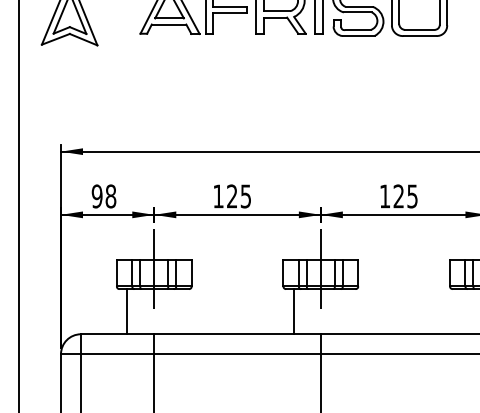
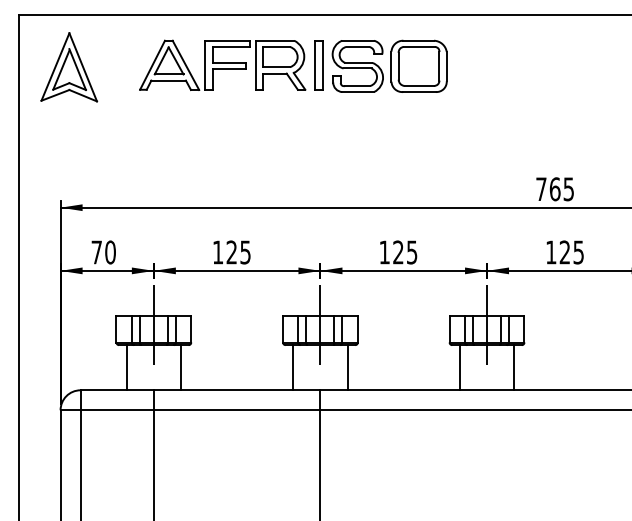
text: (103, 196) -> (103, 252), 98 -> 70
line: (181, 311) -> (181, 367), added
line: (347, 311) -> (347, 367), added
line: (459, 311) -> (459, 367), added

